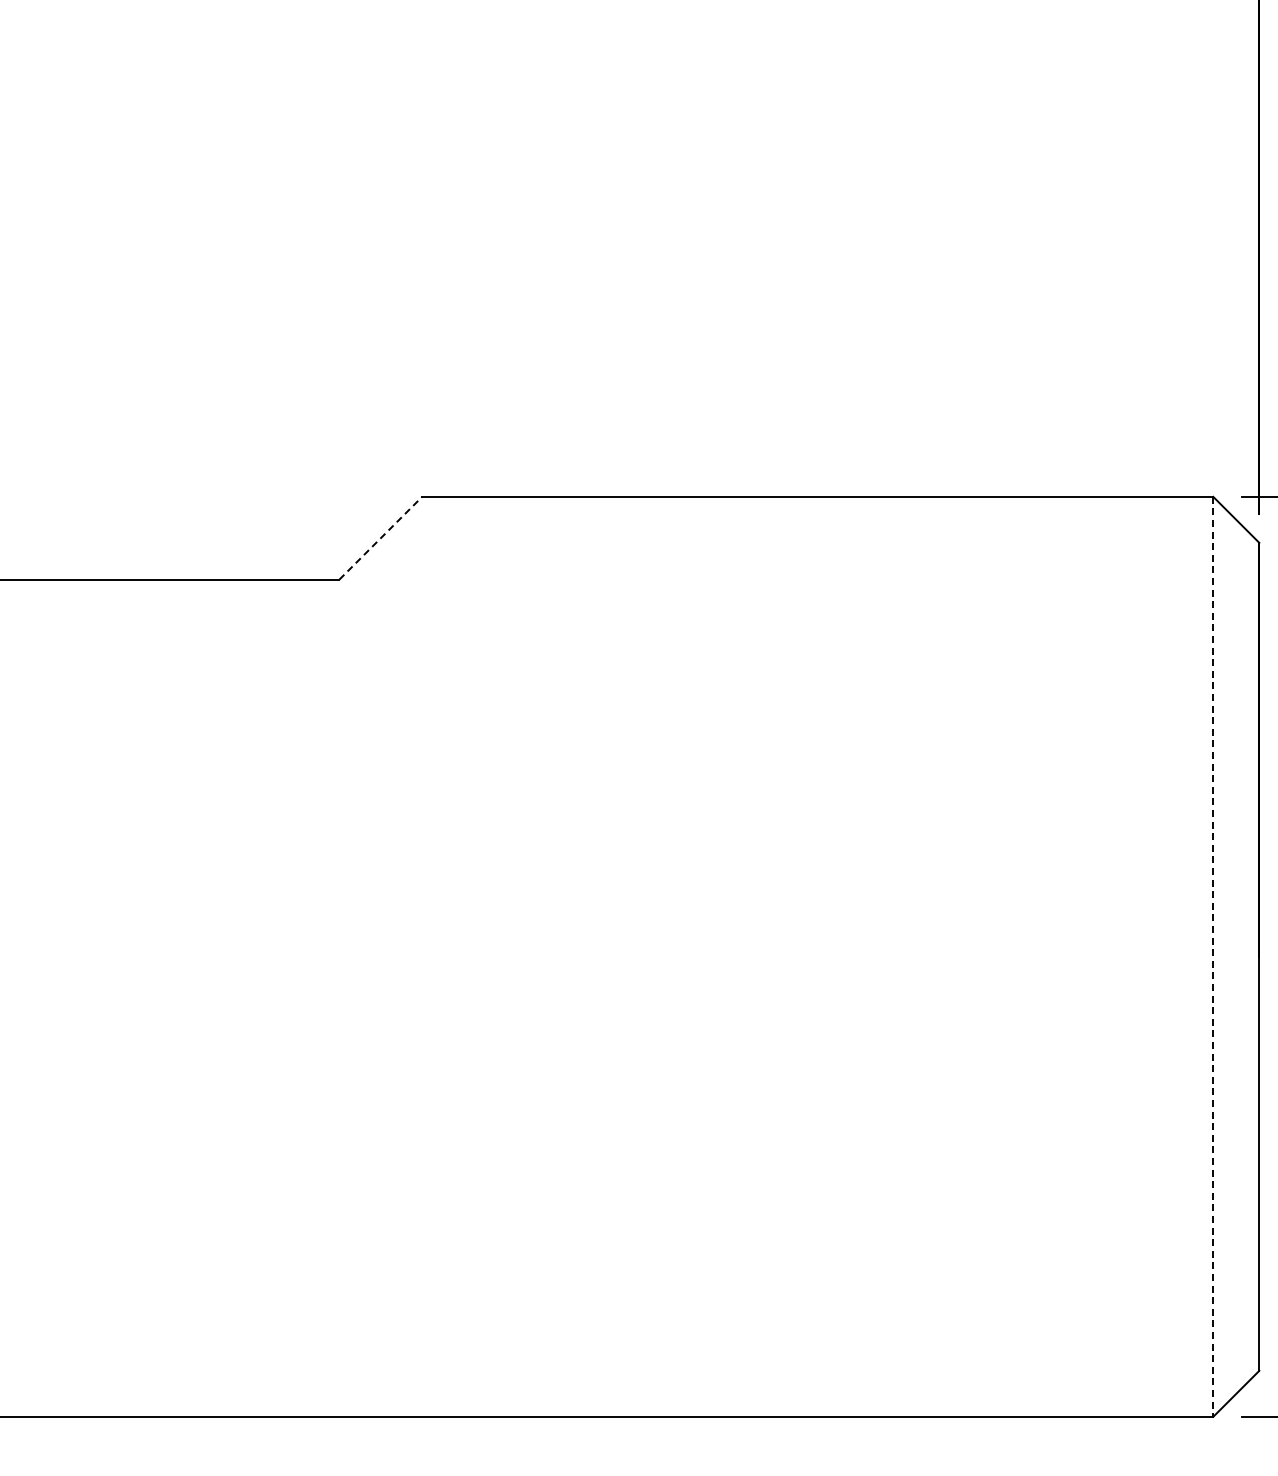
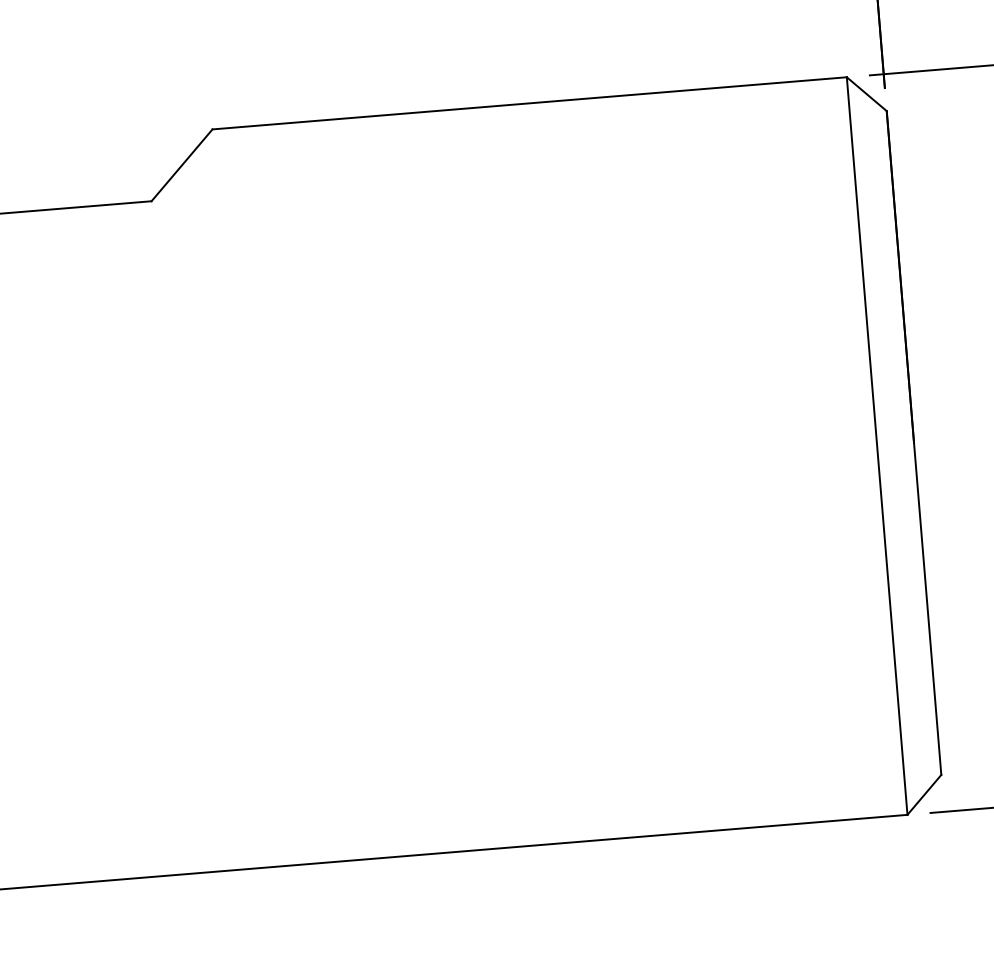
line: (380, 538) -> (181, 165), dashed -> solid
line: (1213, 956) -> (877, 445), dashed -> solid

